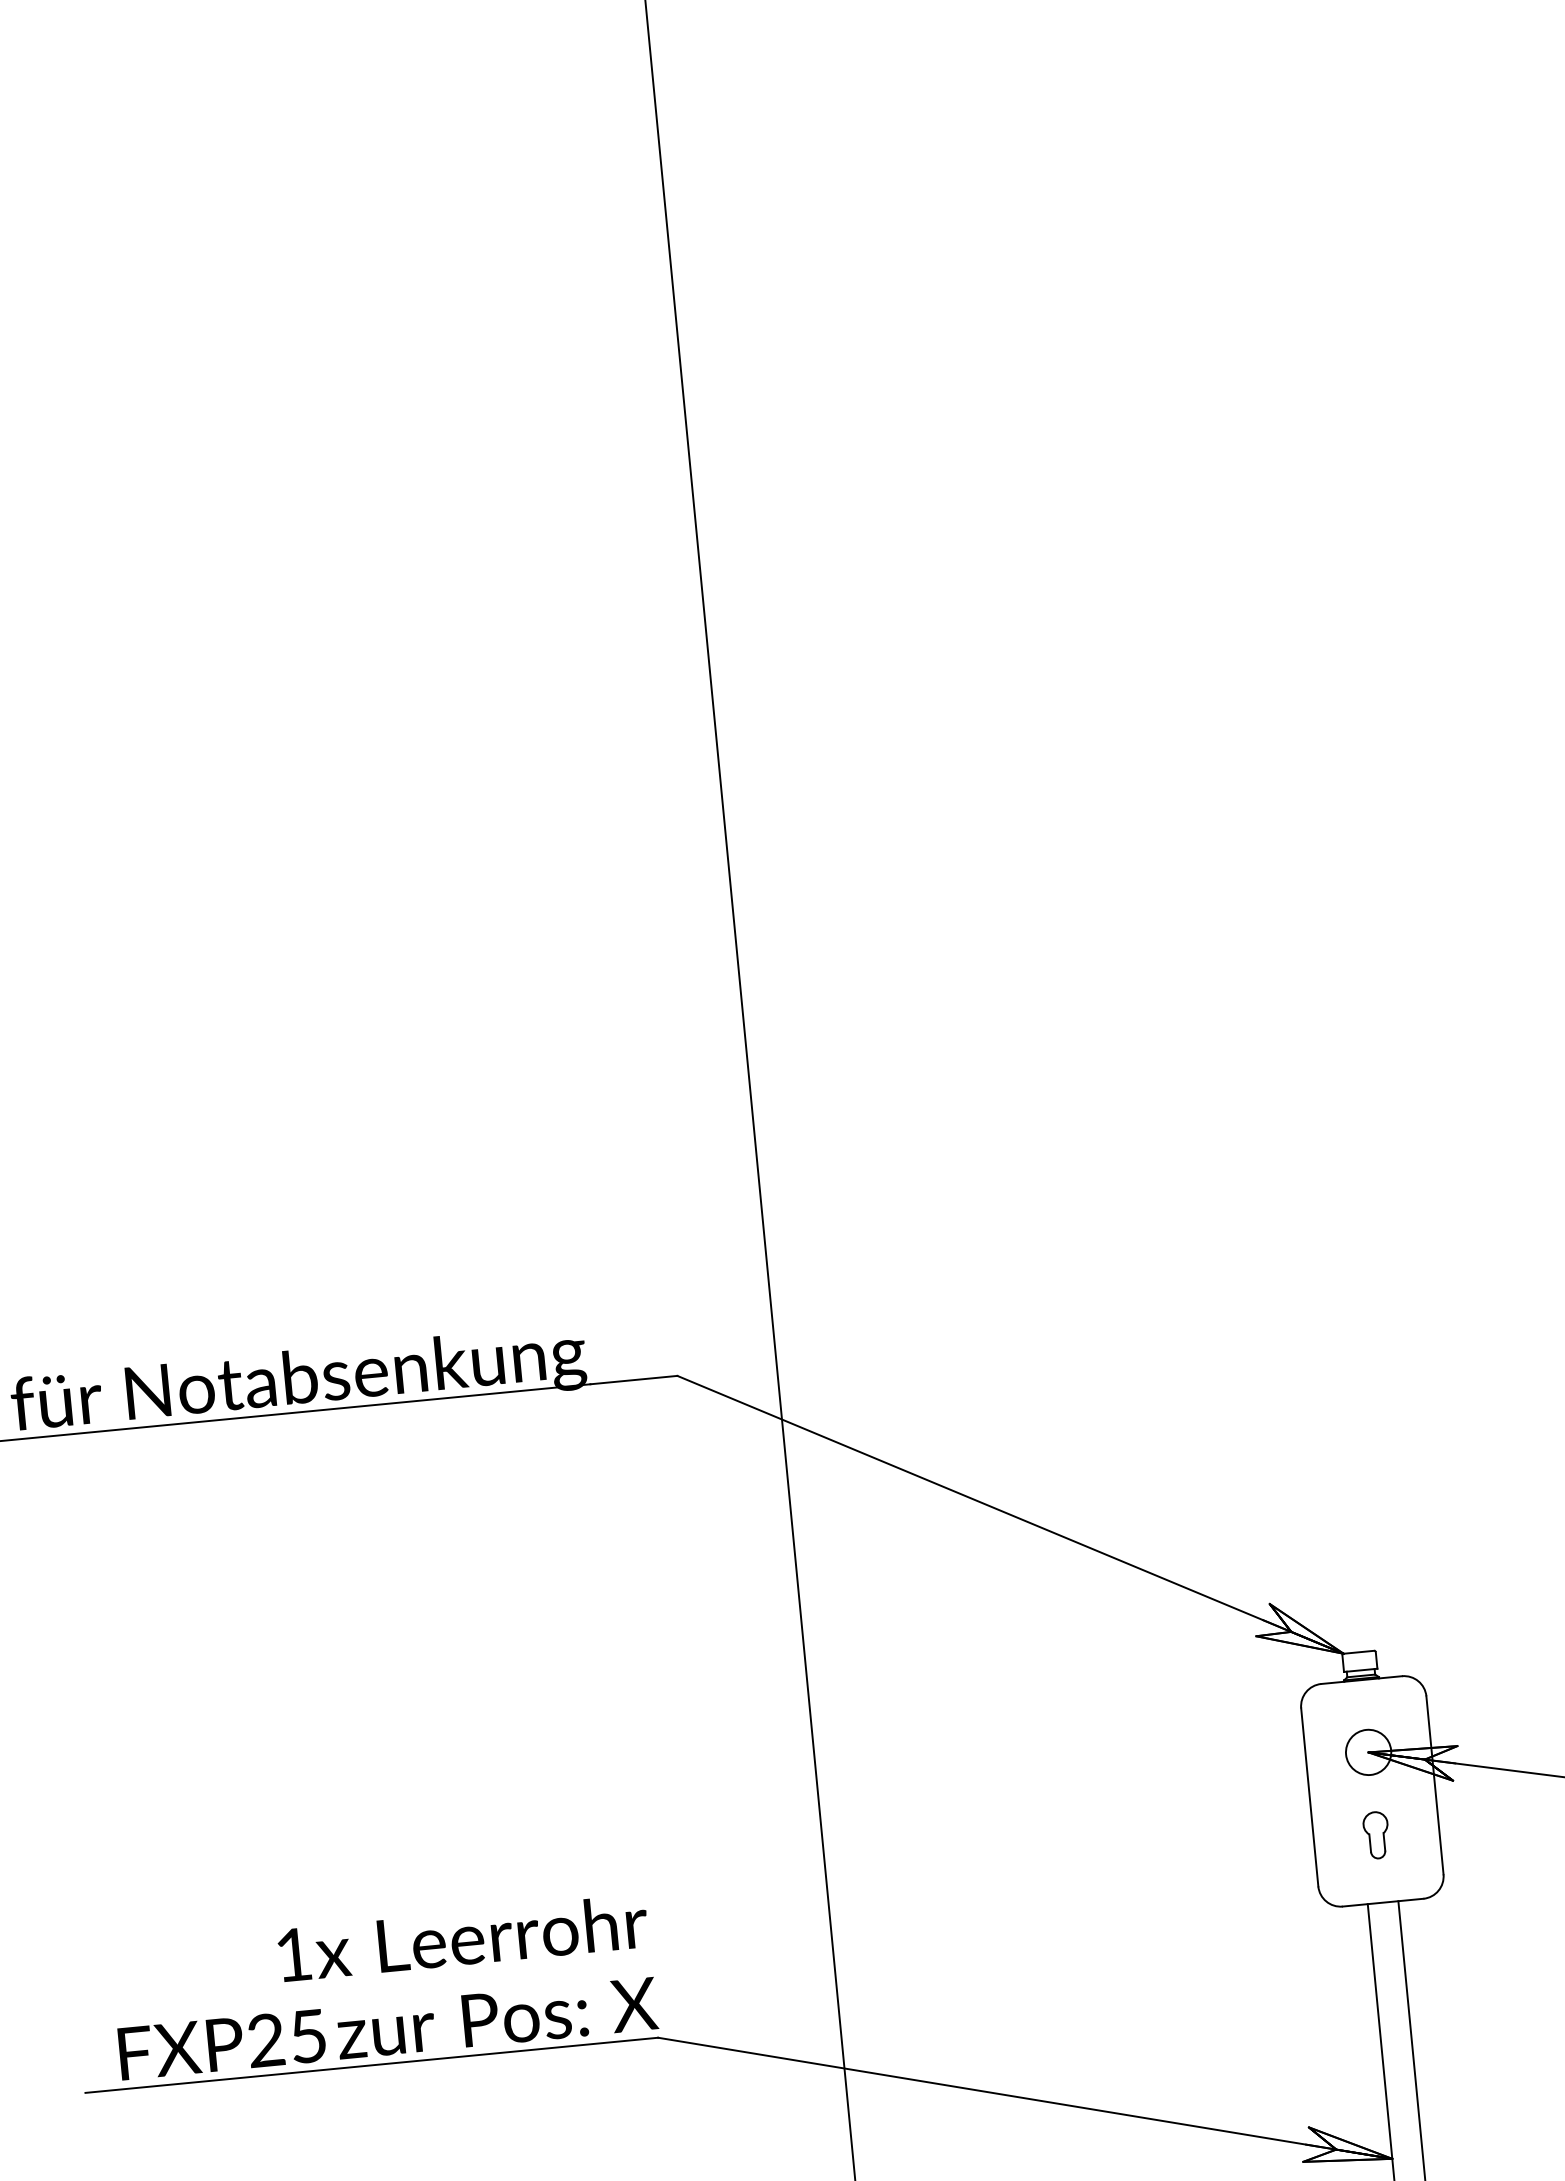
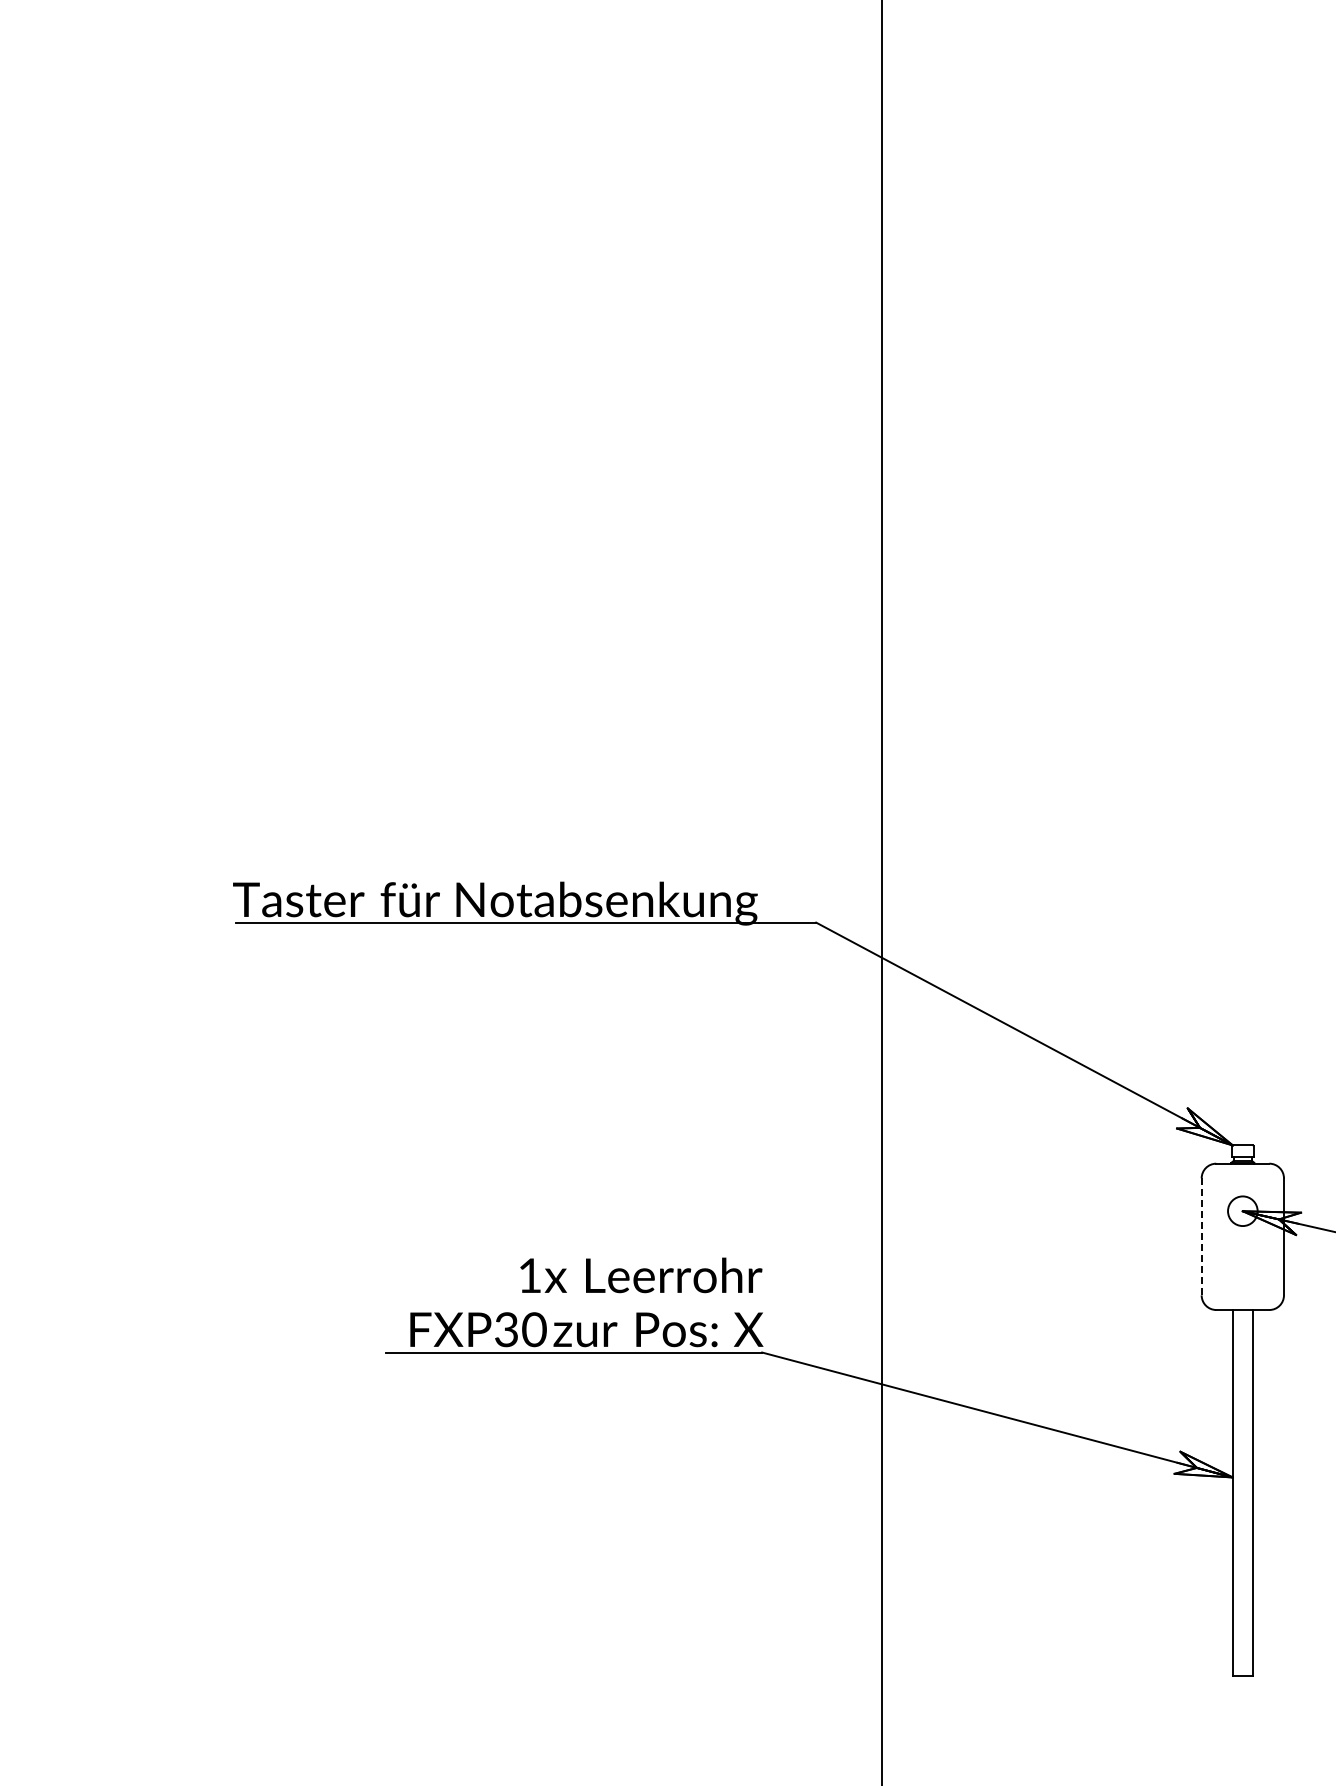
line: (1309, 1796) -> (1201, 1236), solid -> dashed
part: (1376, 1835) -> (1242, 1265), removed
text: (287, 2038) -> (520, 1329), FXP25 -> FXP30

